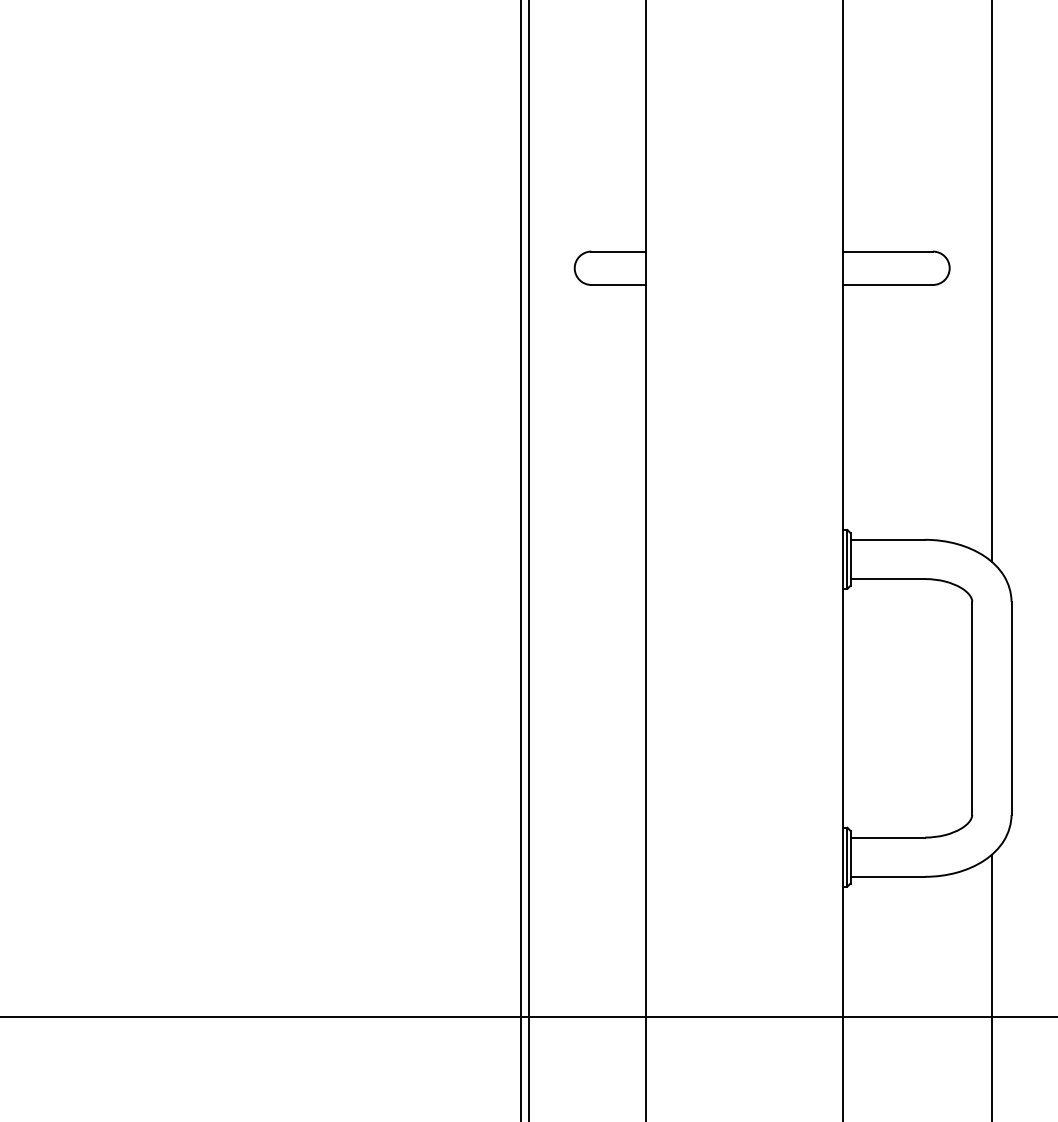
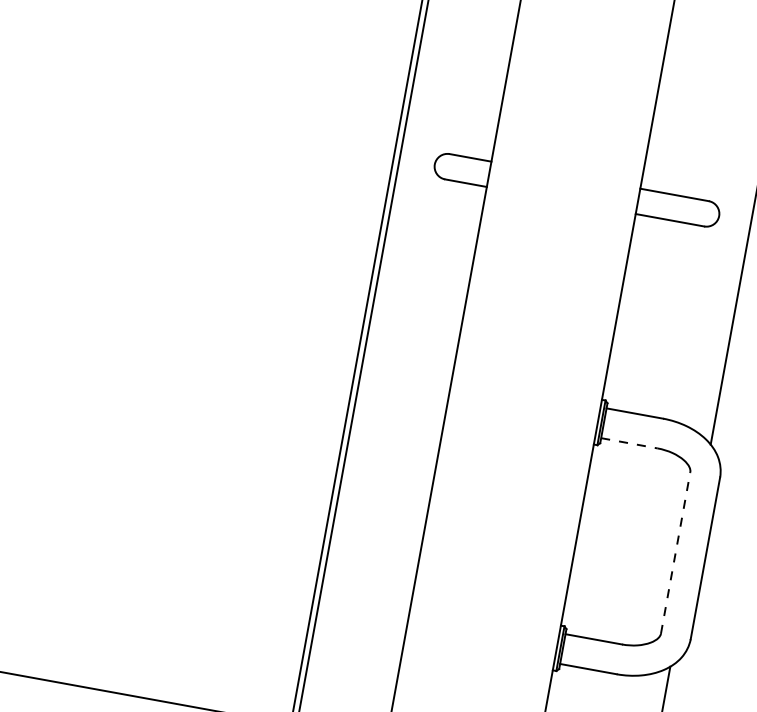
line: (888, 579) -> (629, 443), solid -> dashed
line: (972, 708) -> (675, 553), solid -> dashed

